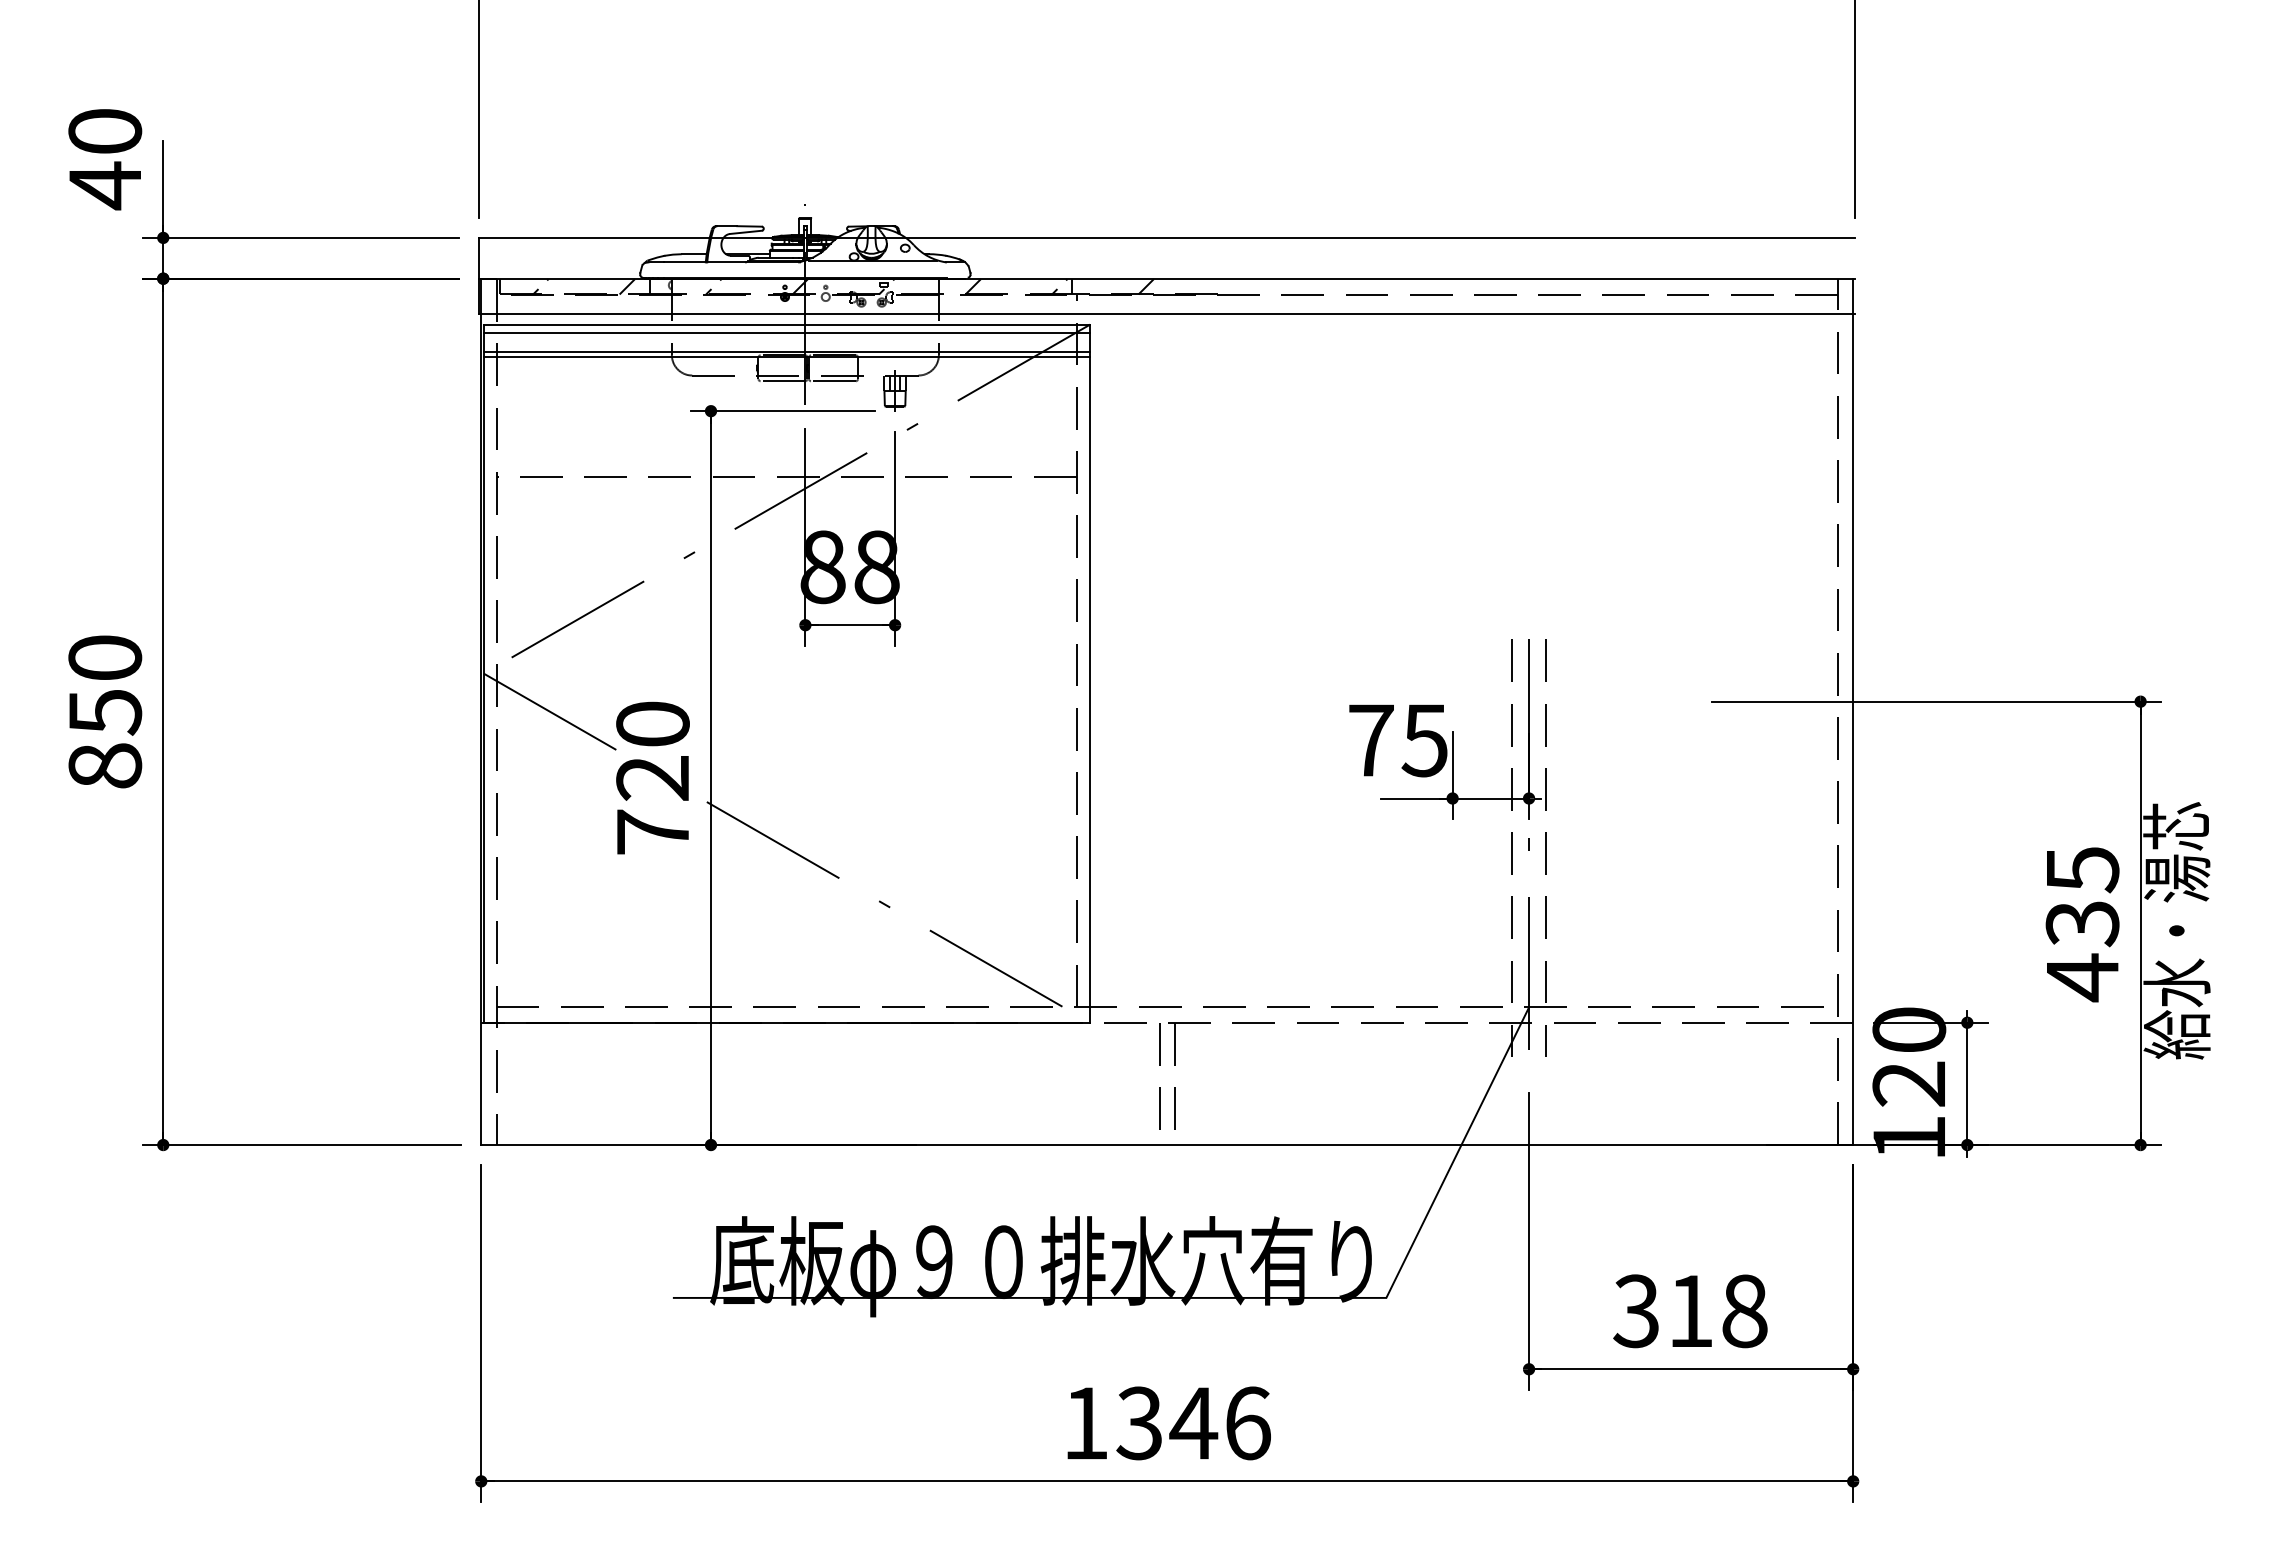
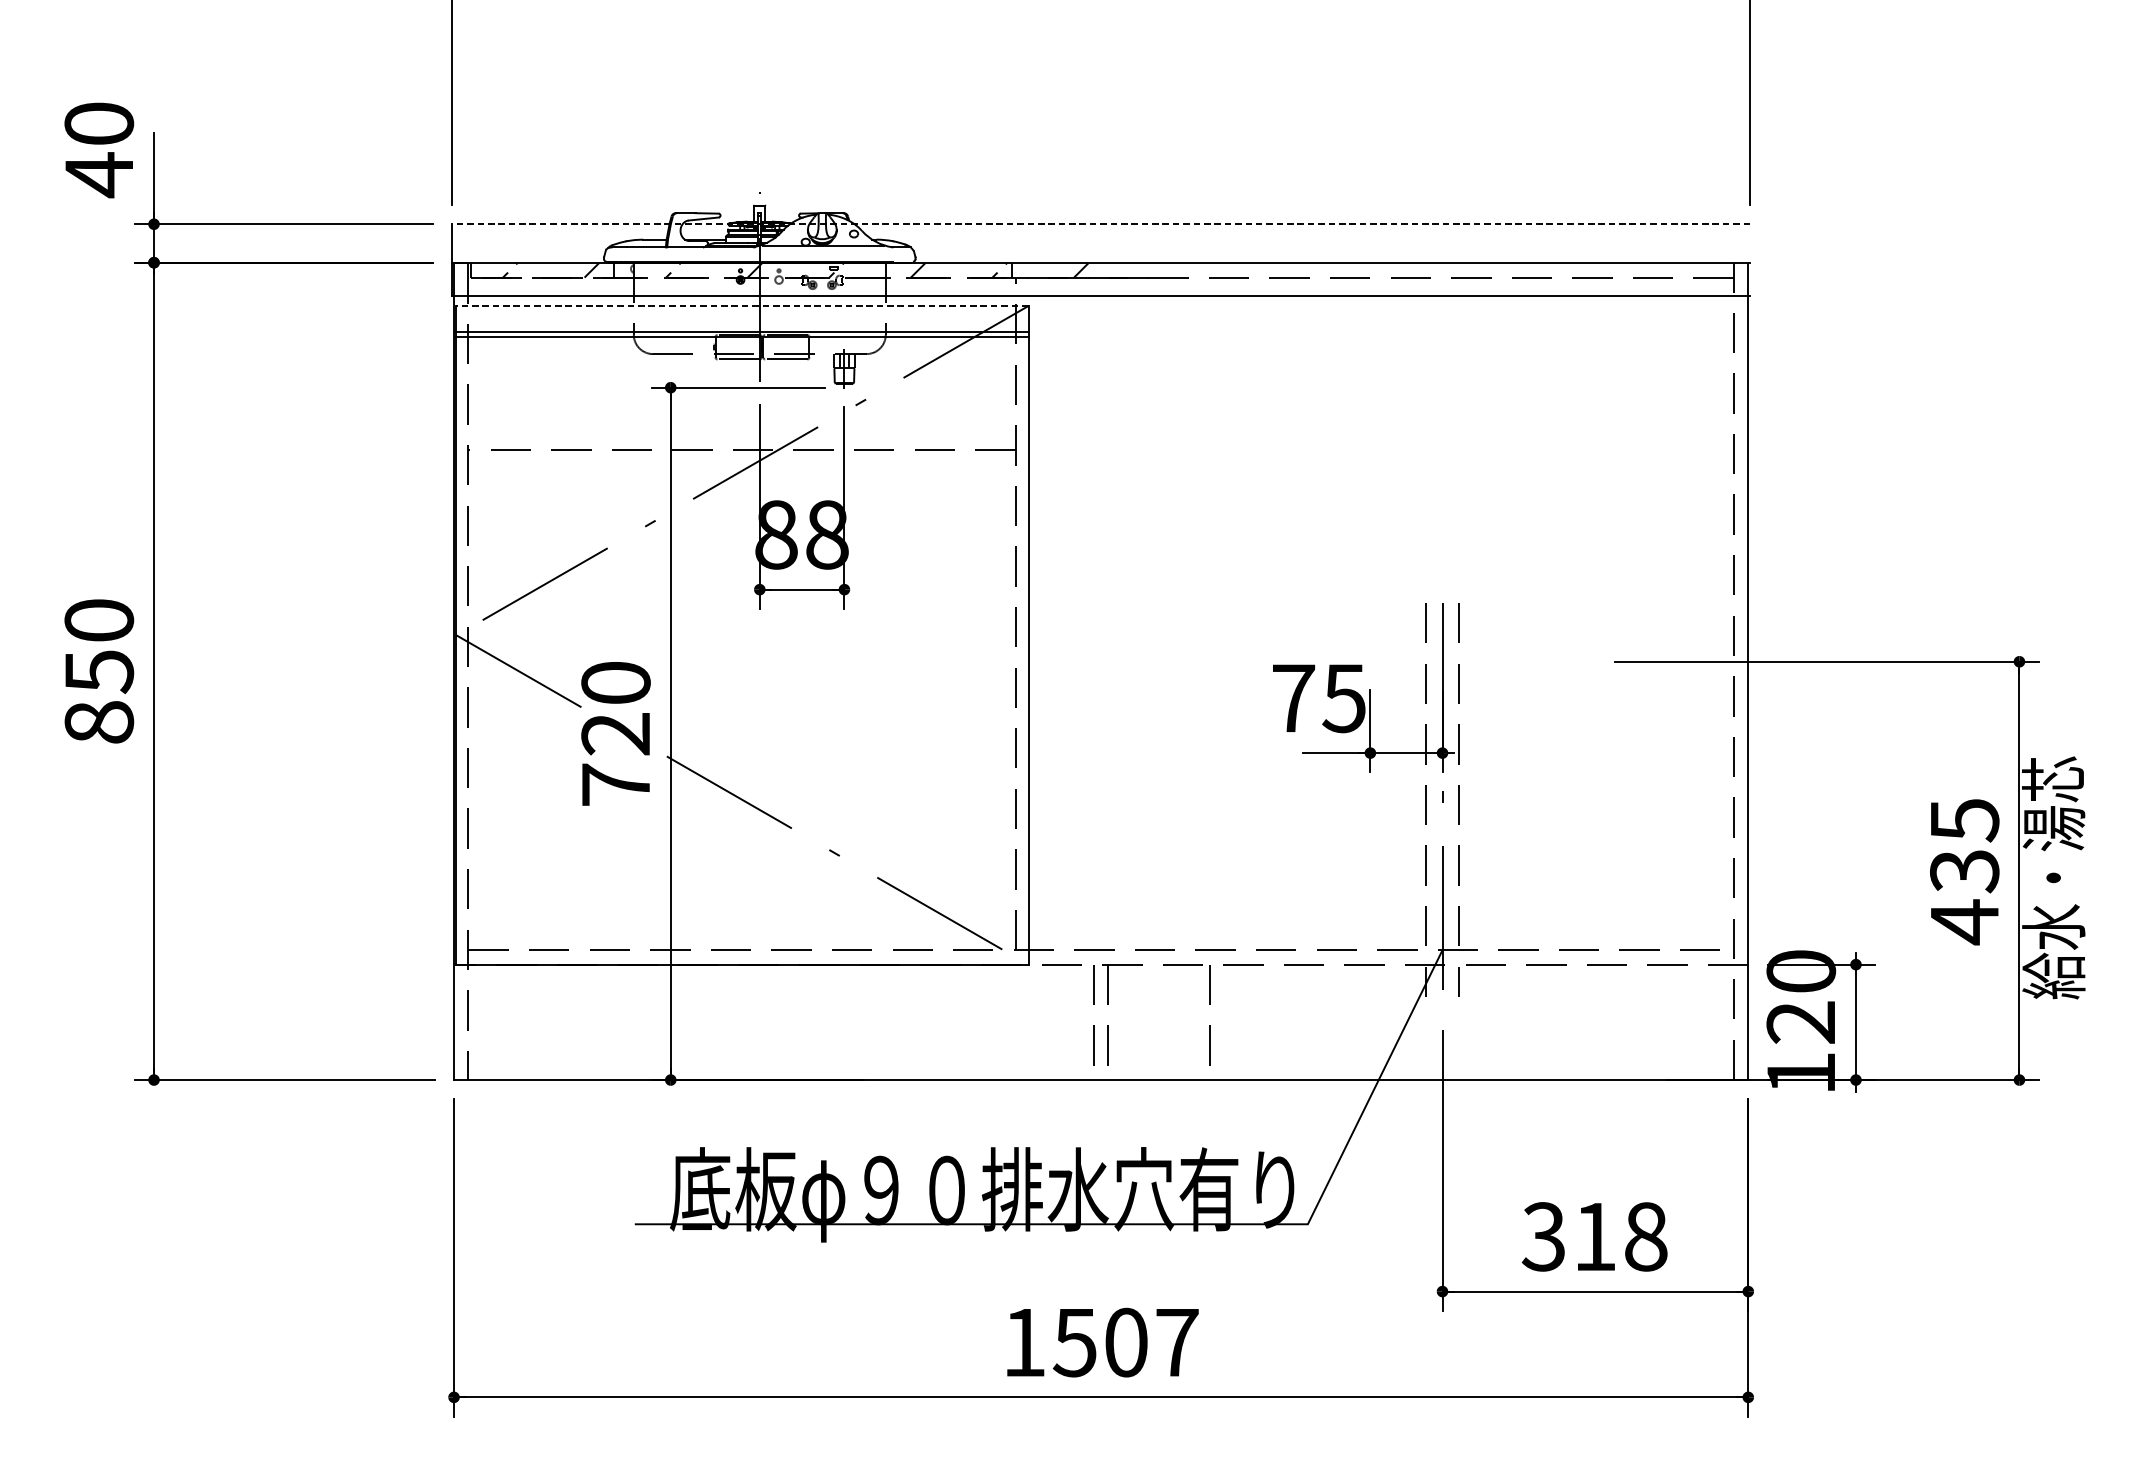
line: (1167, 237) -> (1101, 223), solid -> dashed
line: (786, 324) -> (741, 305), solid -> dashed
line: (786, 332) -> (741, 313), removed
line: (1282, 1065) -> (1209, 1005), added
text: (1193, 1423) -> (1125, 1342), 1346 -> 1507

